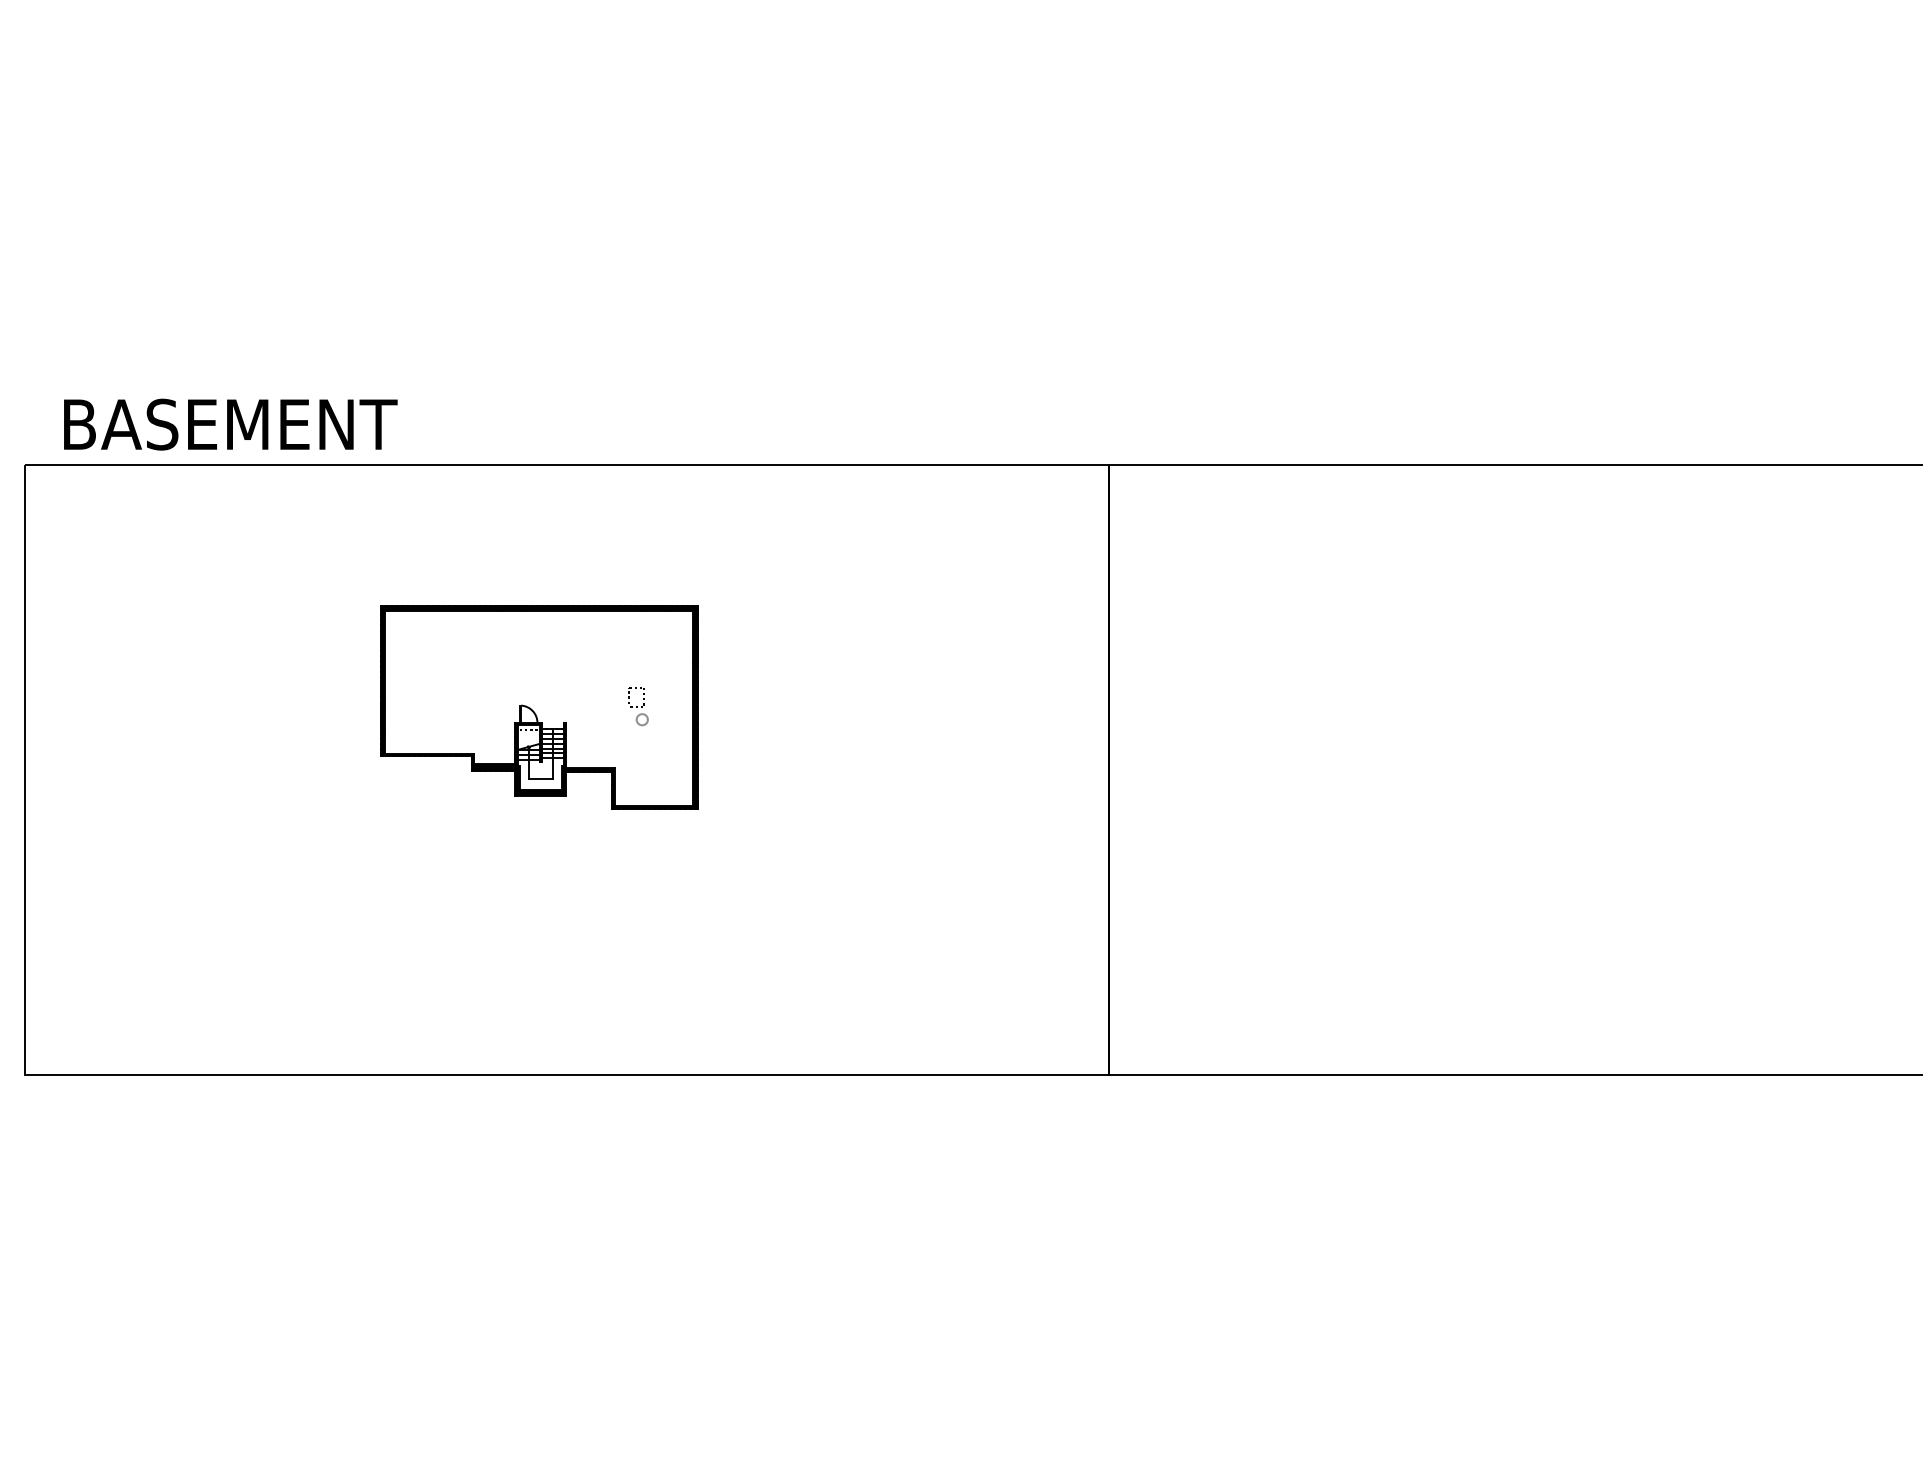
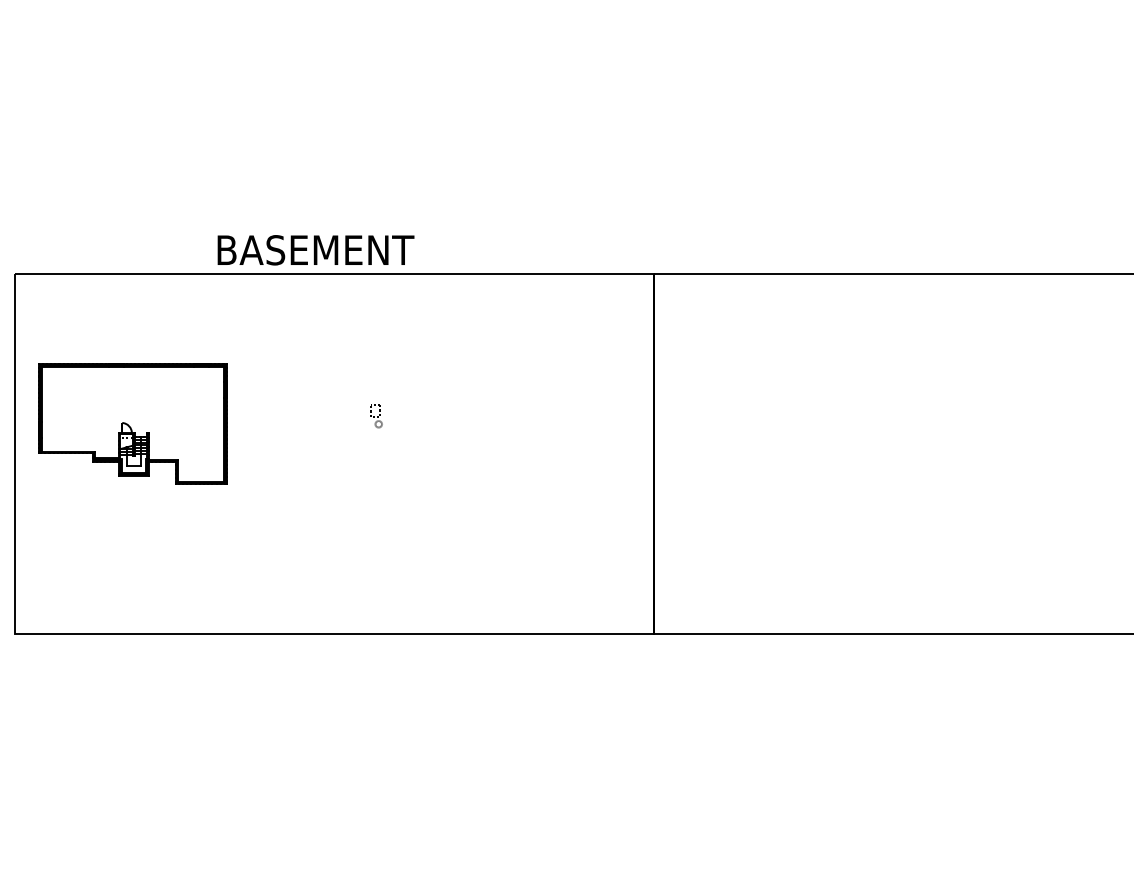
text: (229, 425) -> (315, 250), moved
part: (538, 706) -> (132, 423), moved

